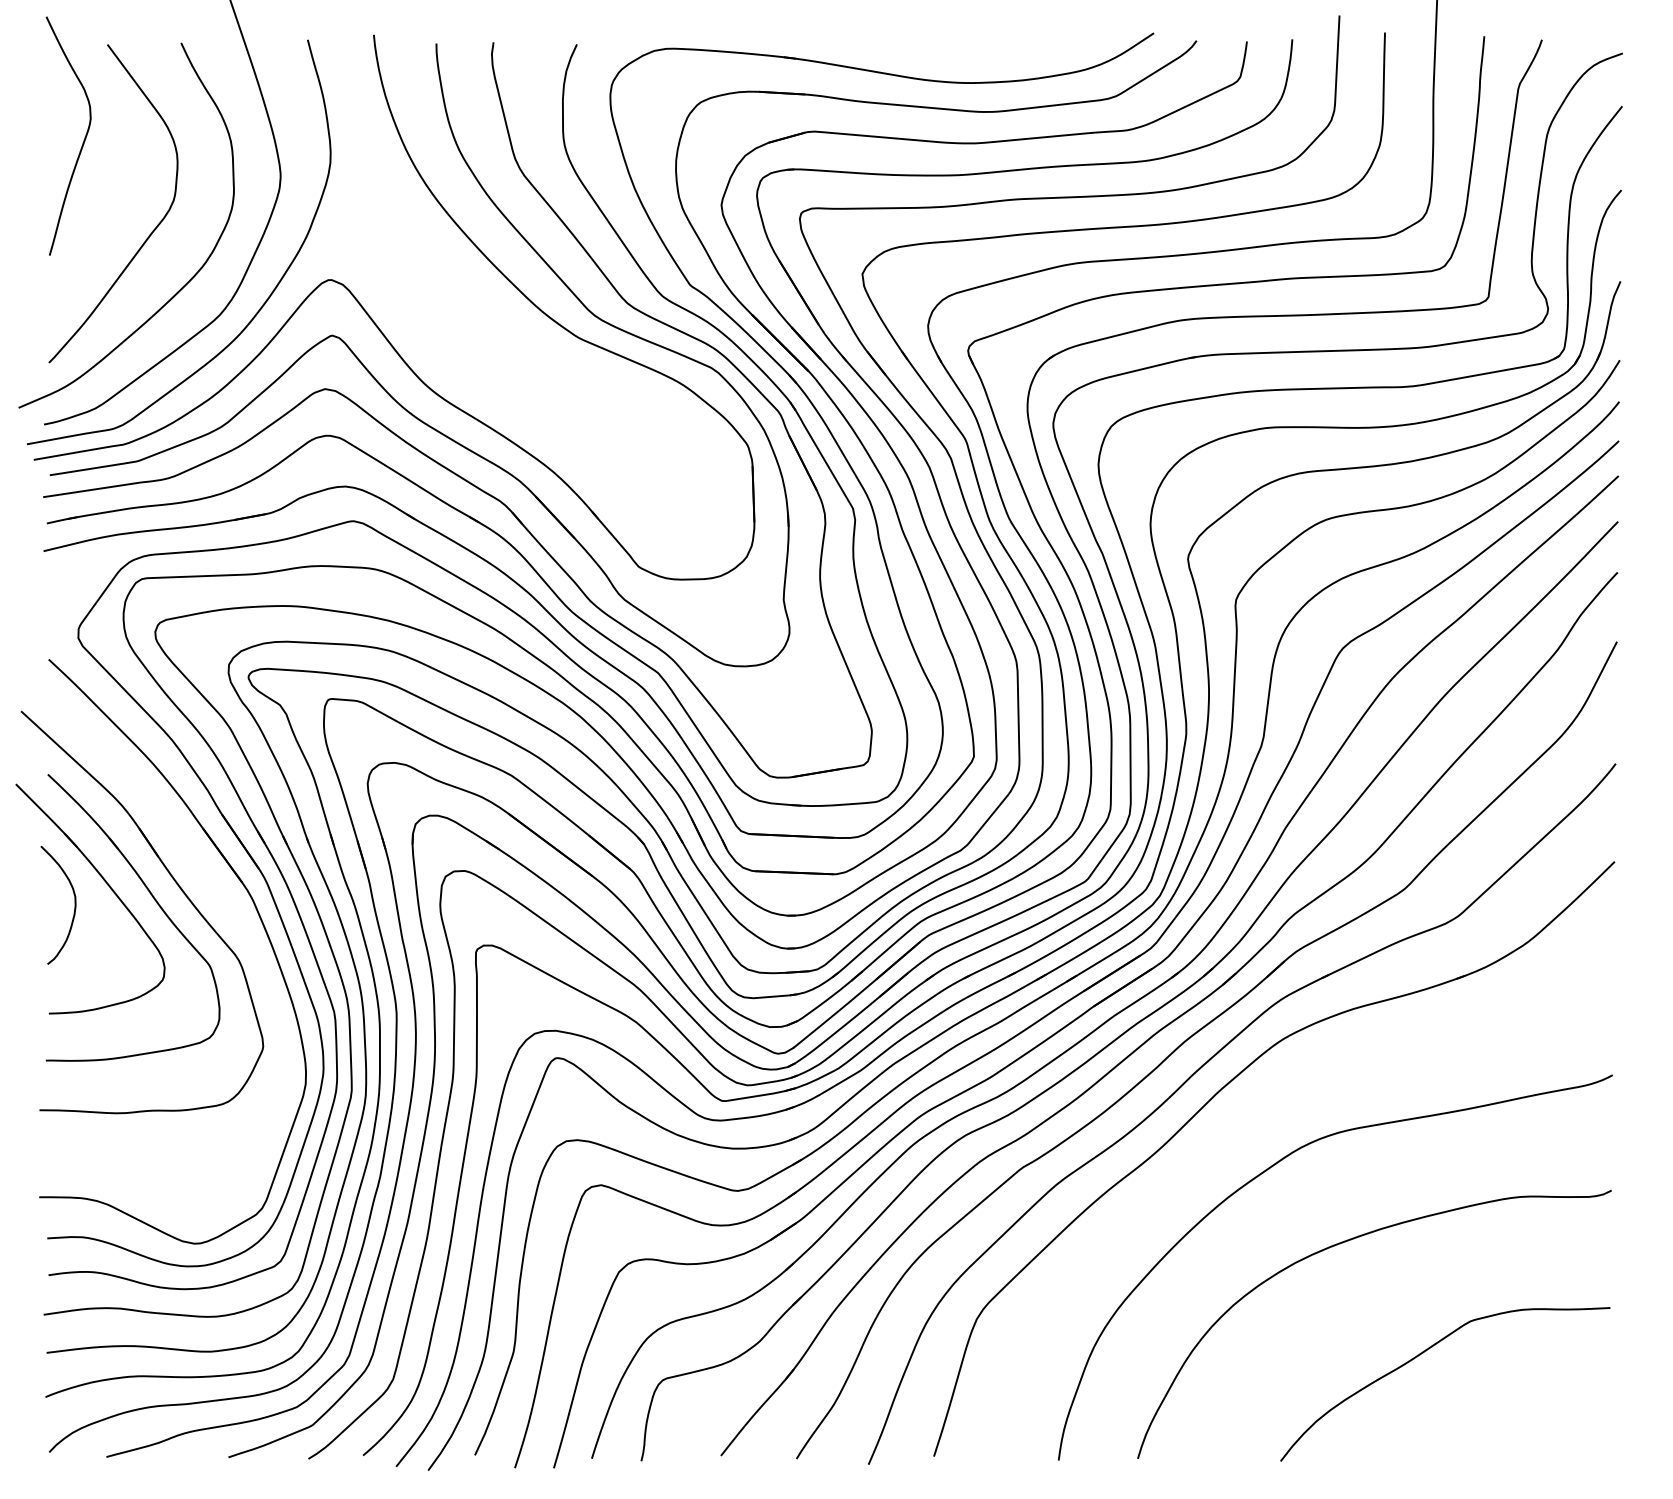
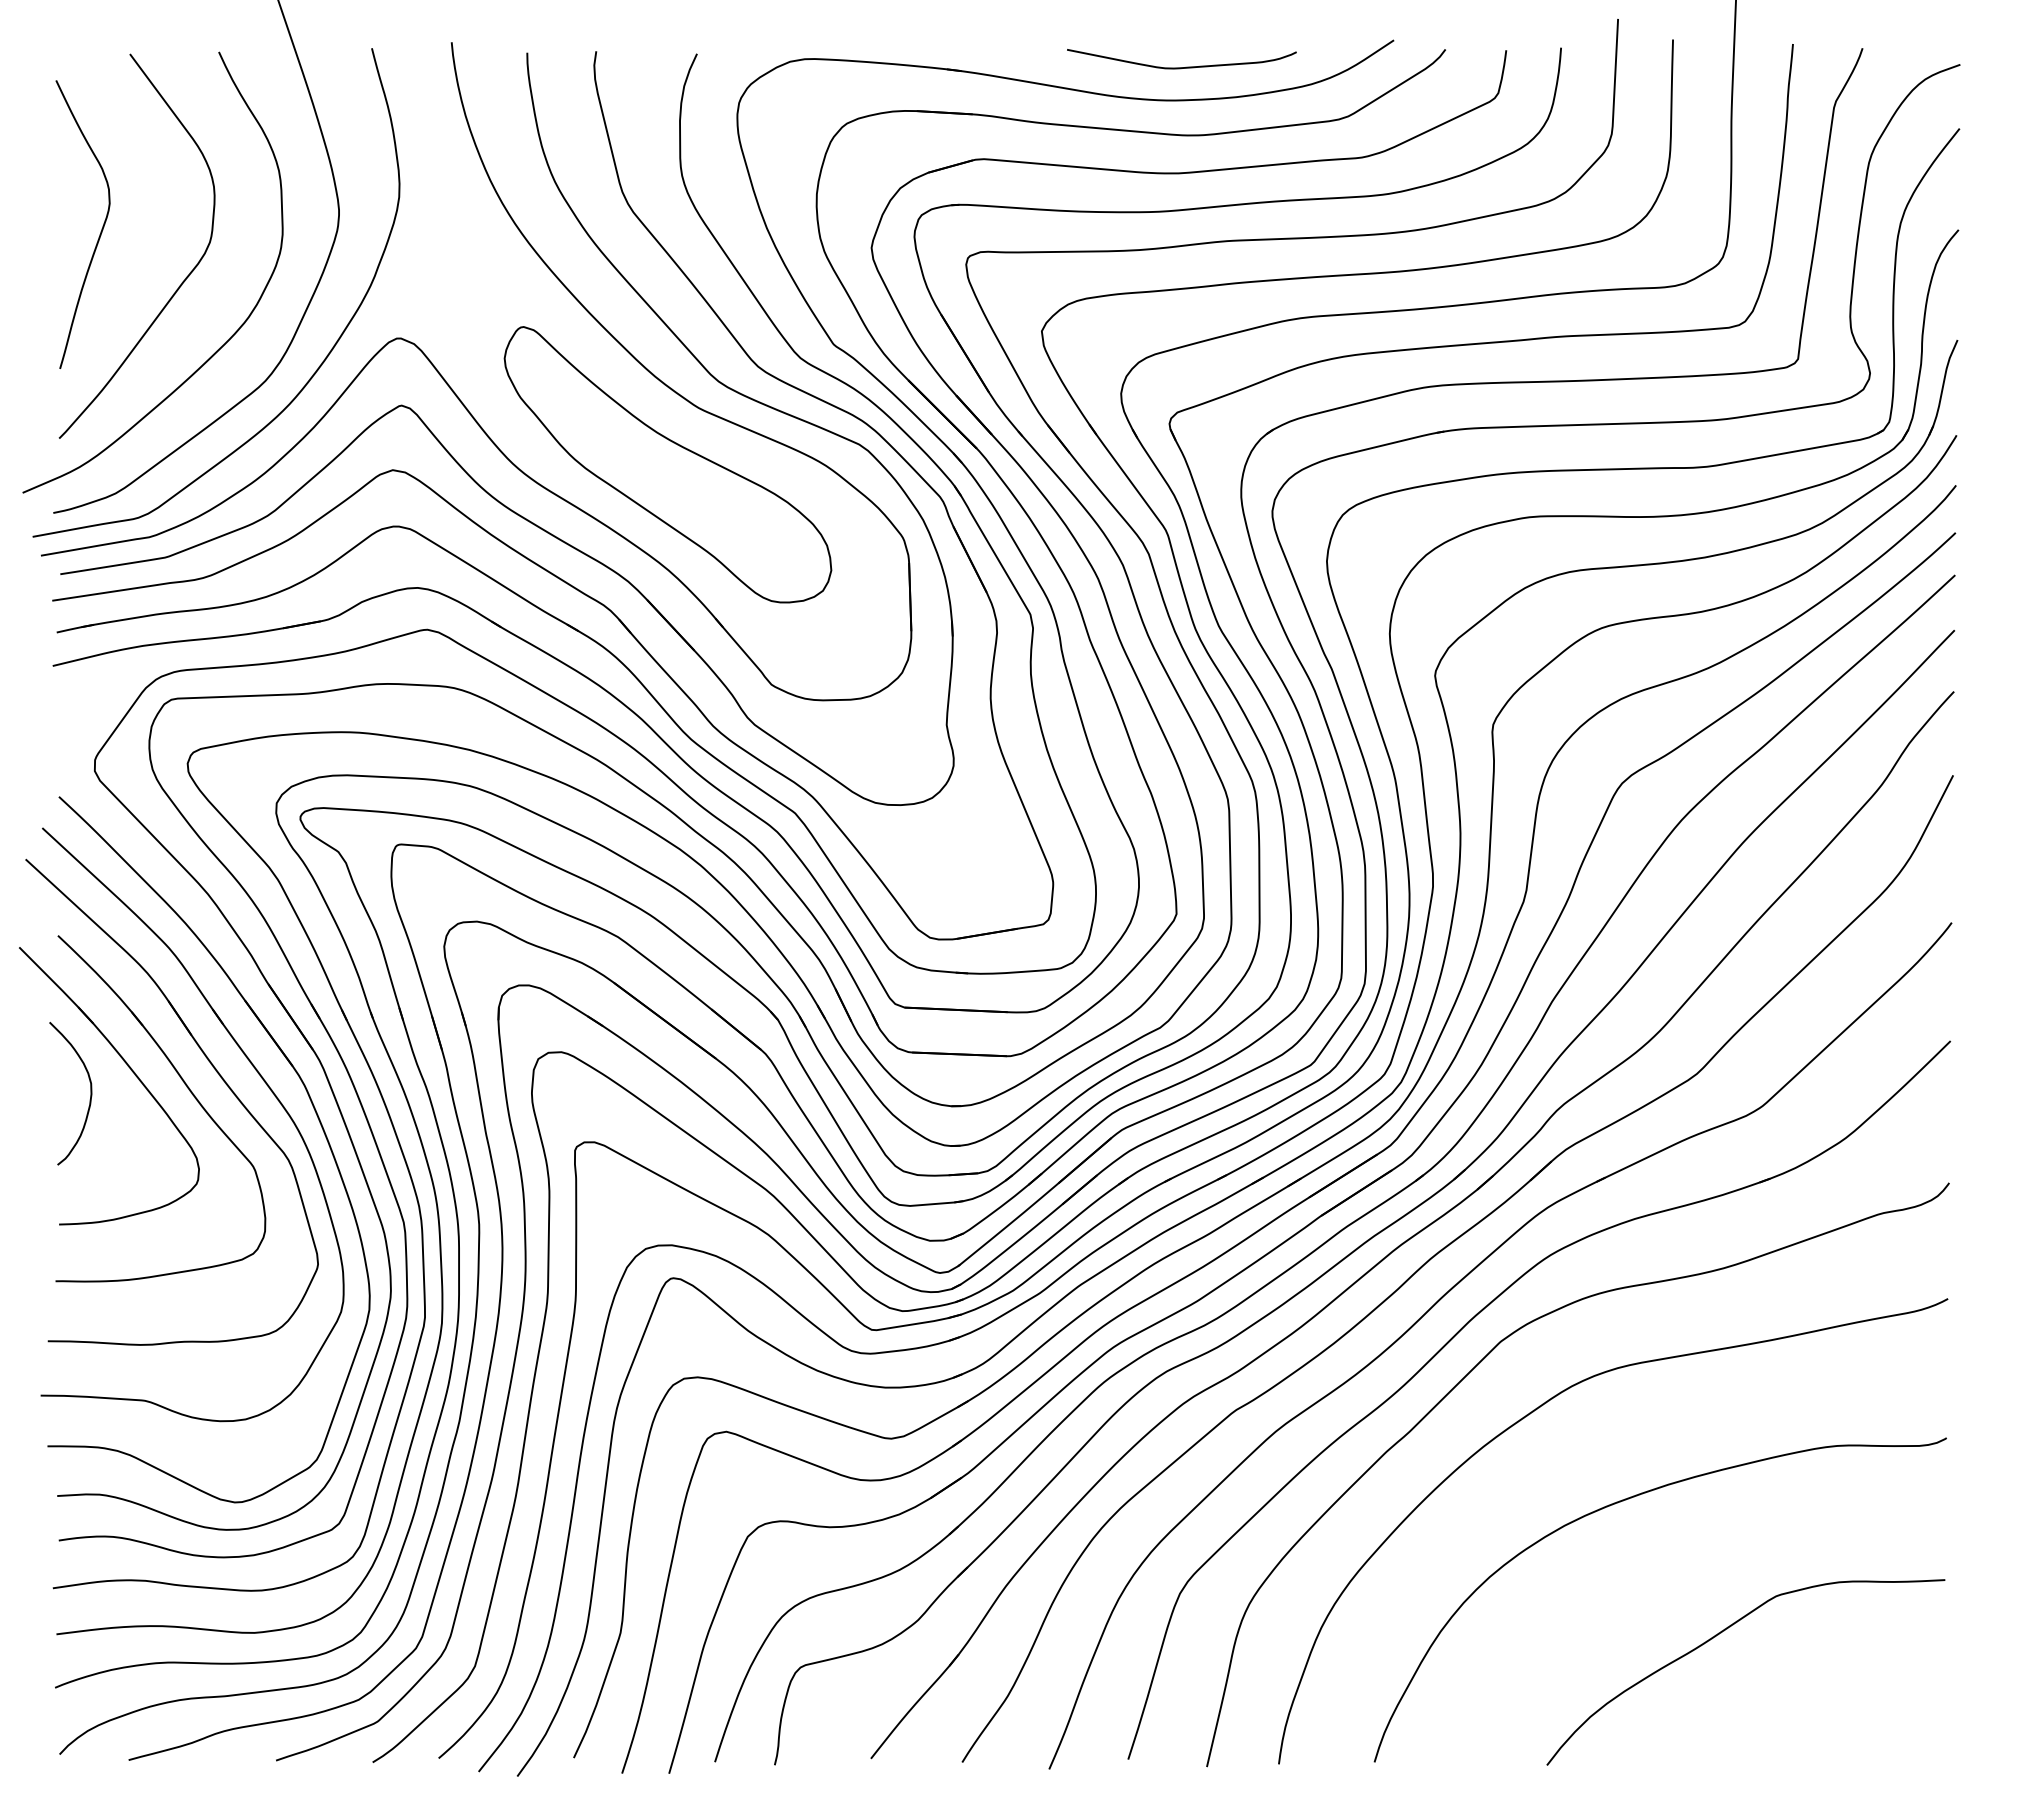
curve: (978, 55) -> (1181, 67), added
curve: (83, 141) -> (100, 231), moved
part: (552, 384) -> (667, 464), added
part: (213, 888) -> (257, 1073), added
curve: (1226, 1127) -> (1481, 1362), added

